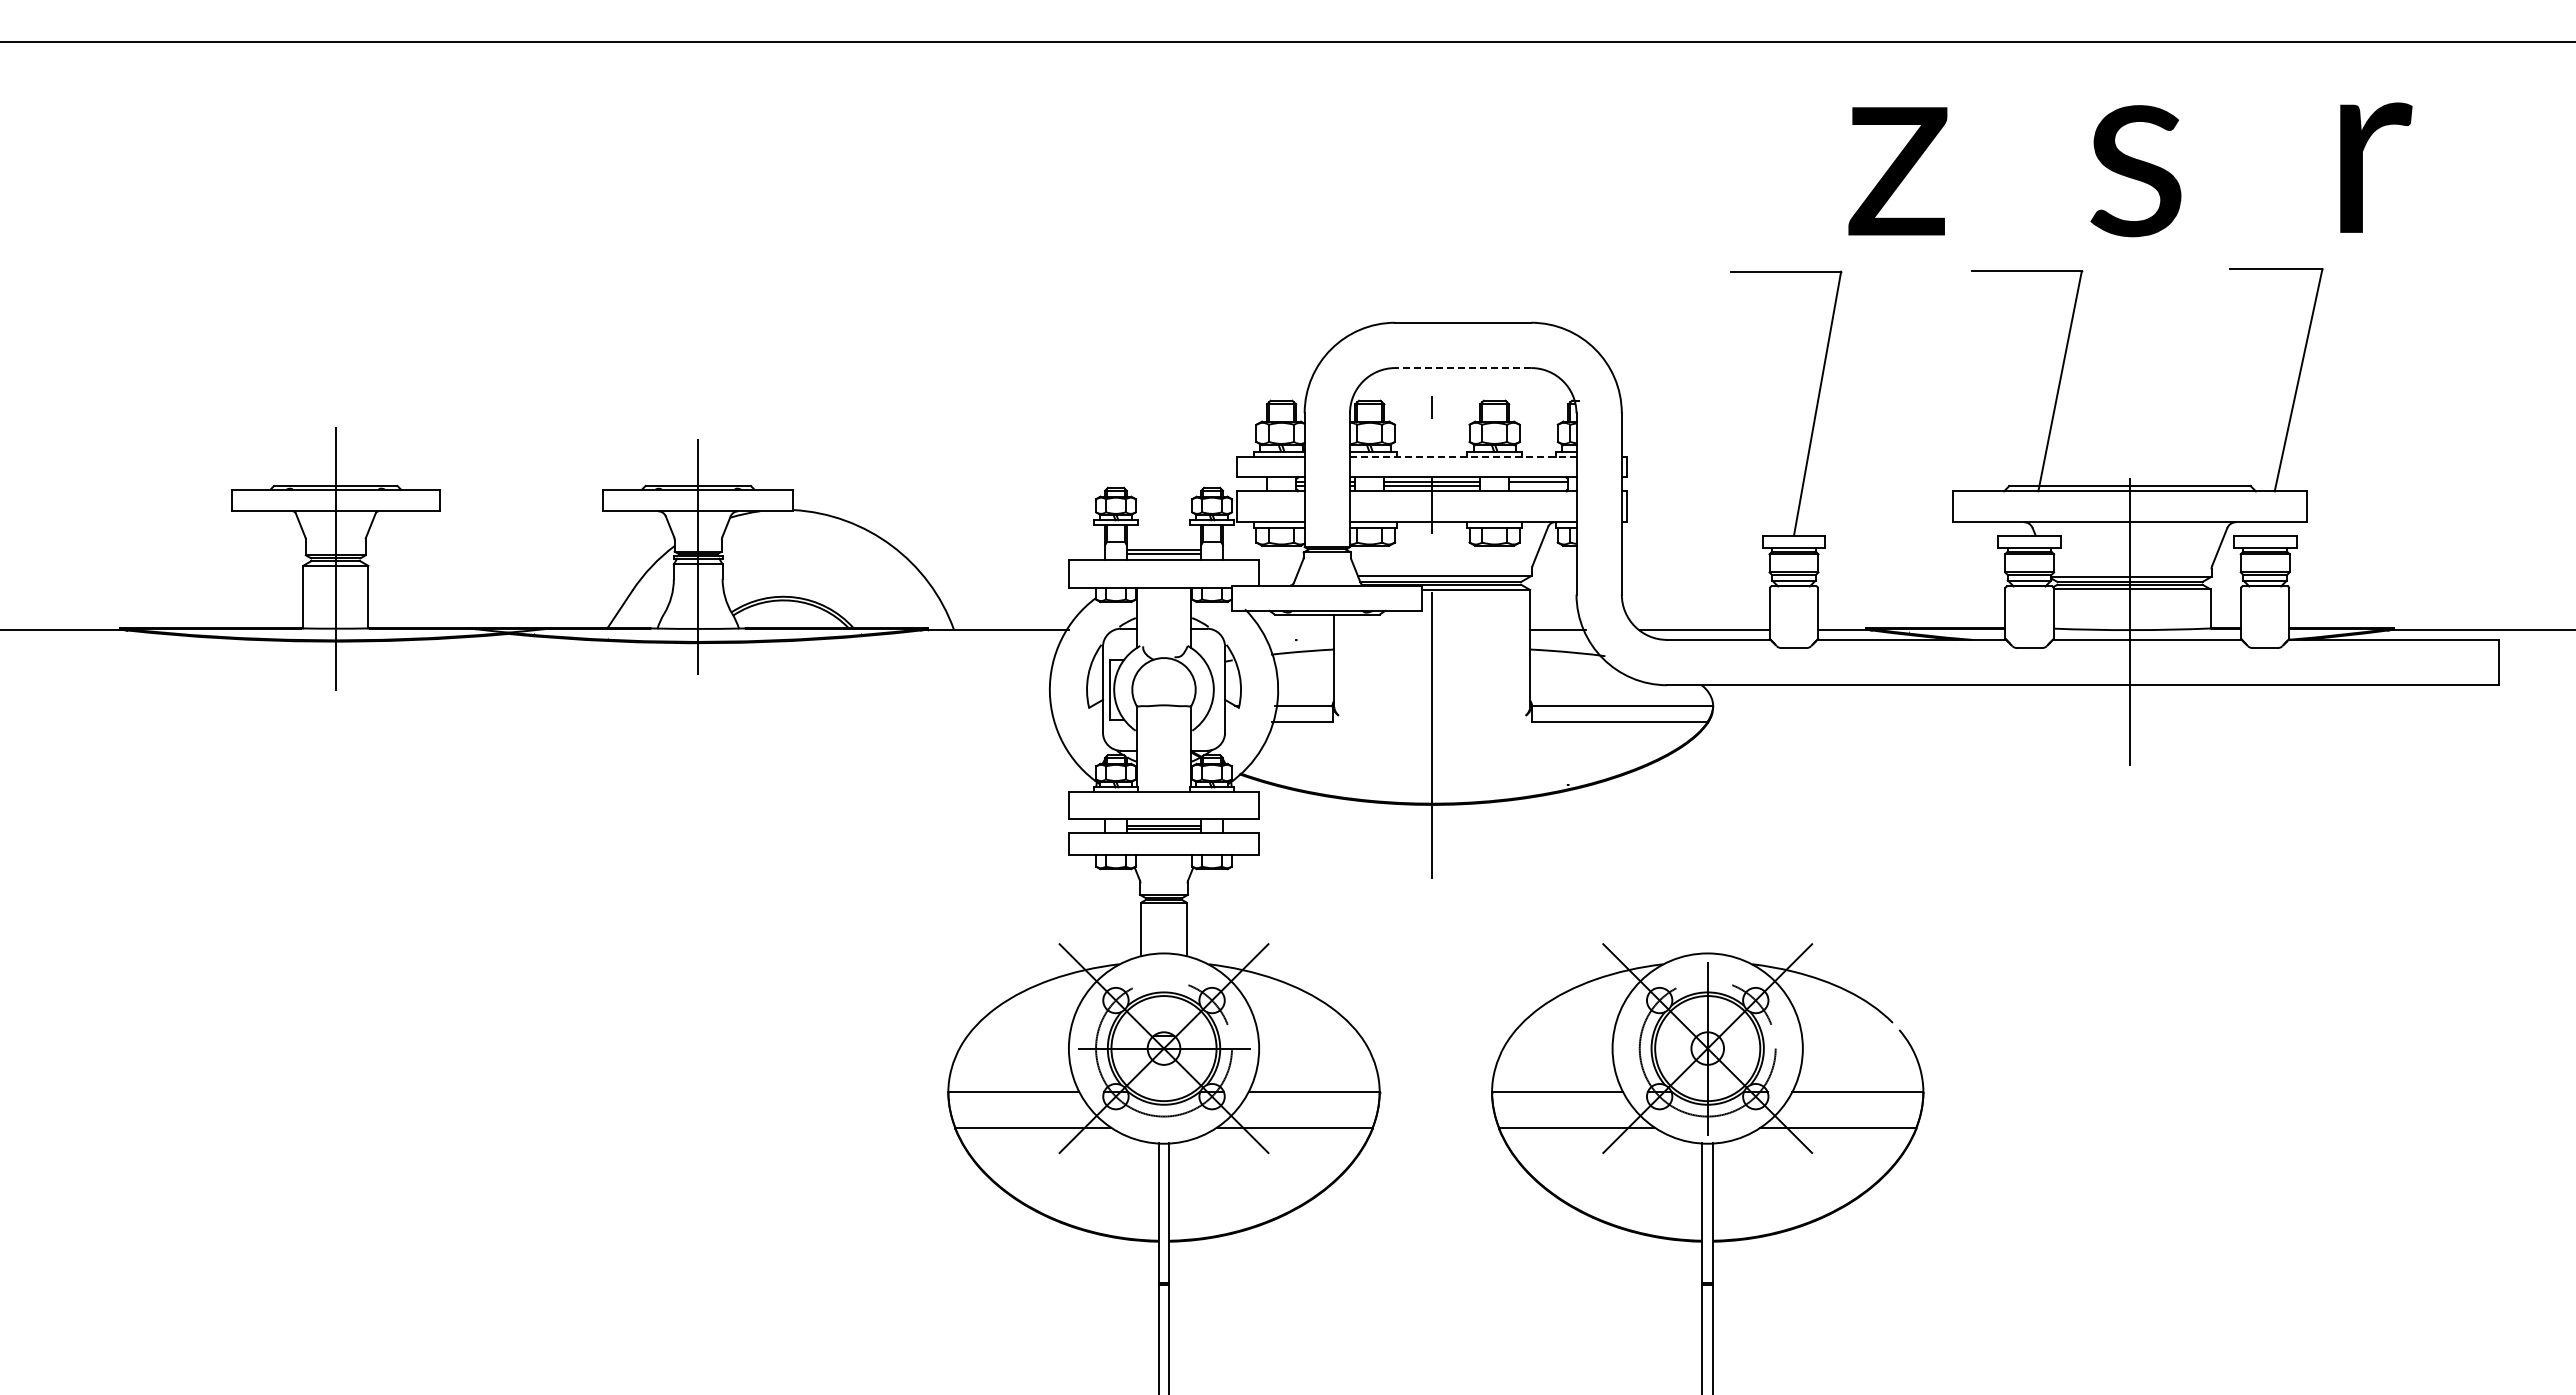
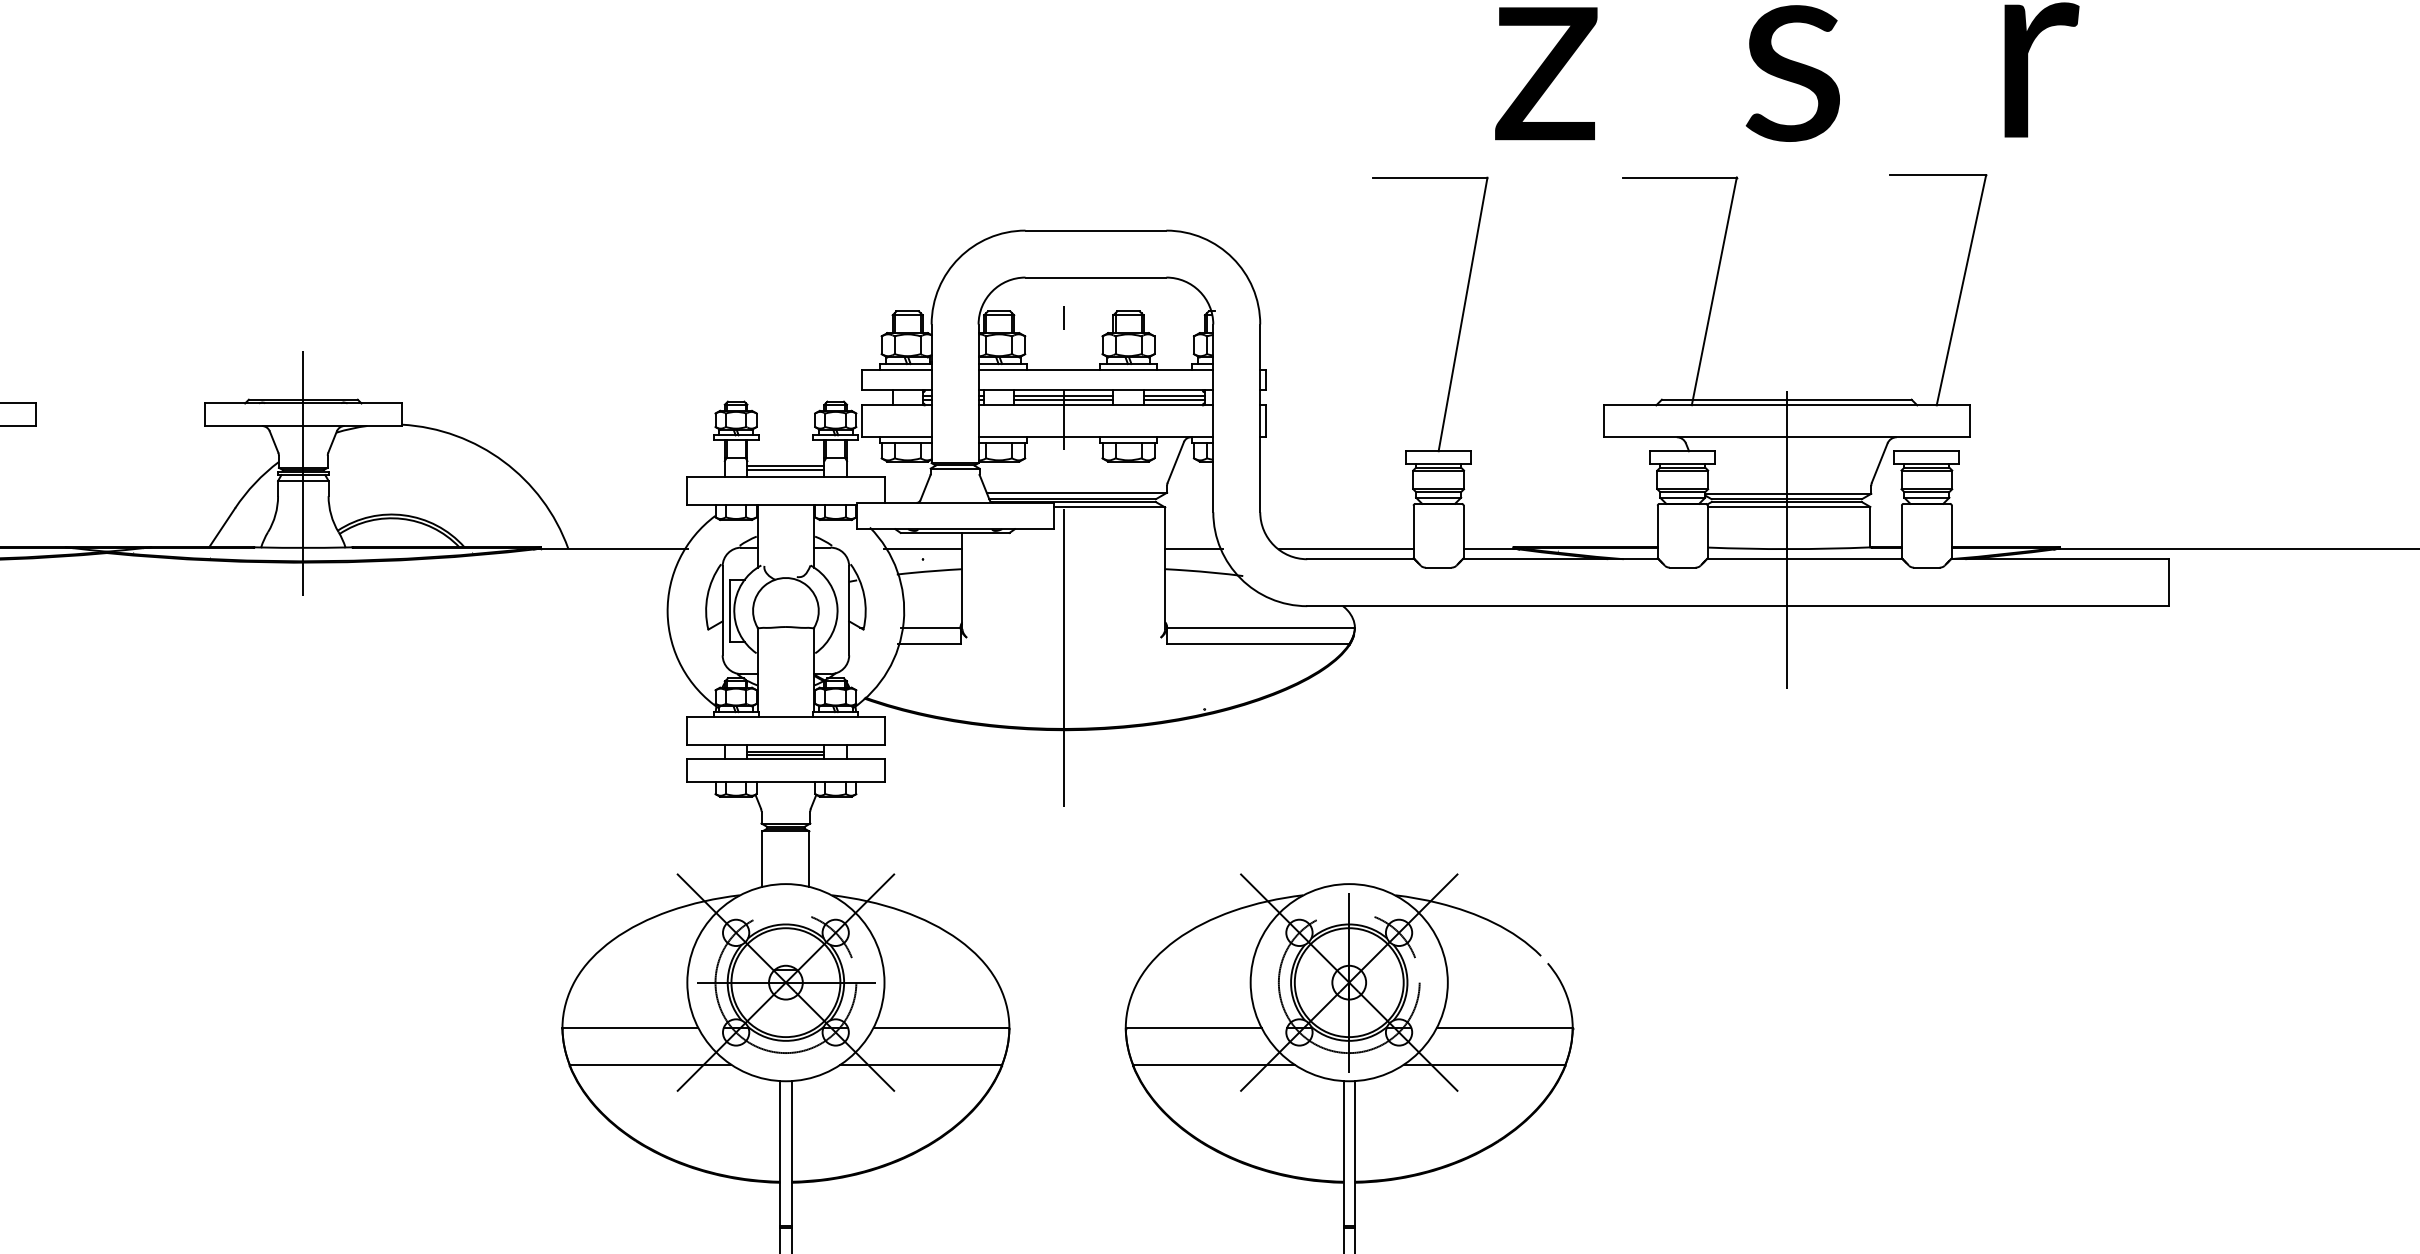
line: (1463, 368) -> (1096, 278), dashed -> solid
line: (1463, 456) -> (1096, 369), dashed -> solid
line: (1538, 485) -> (1173, 399), added
line: (1296, 629) -> (923, 548), added

